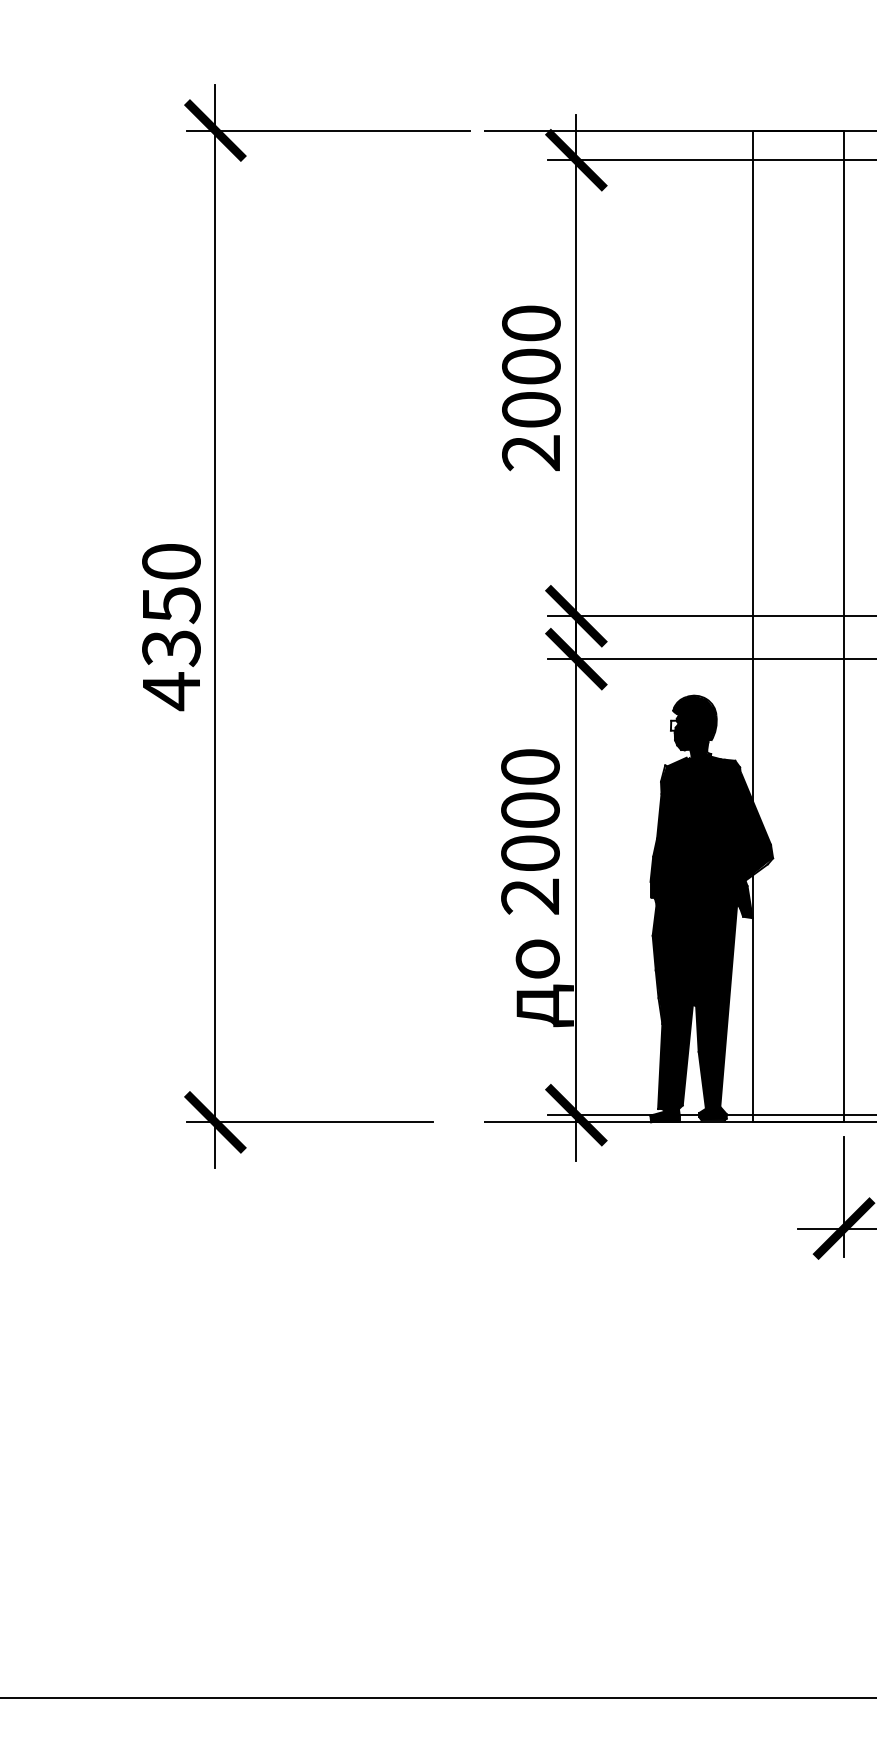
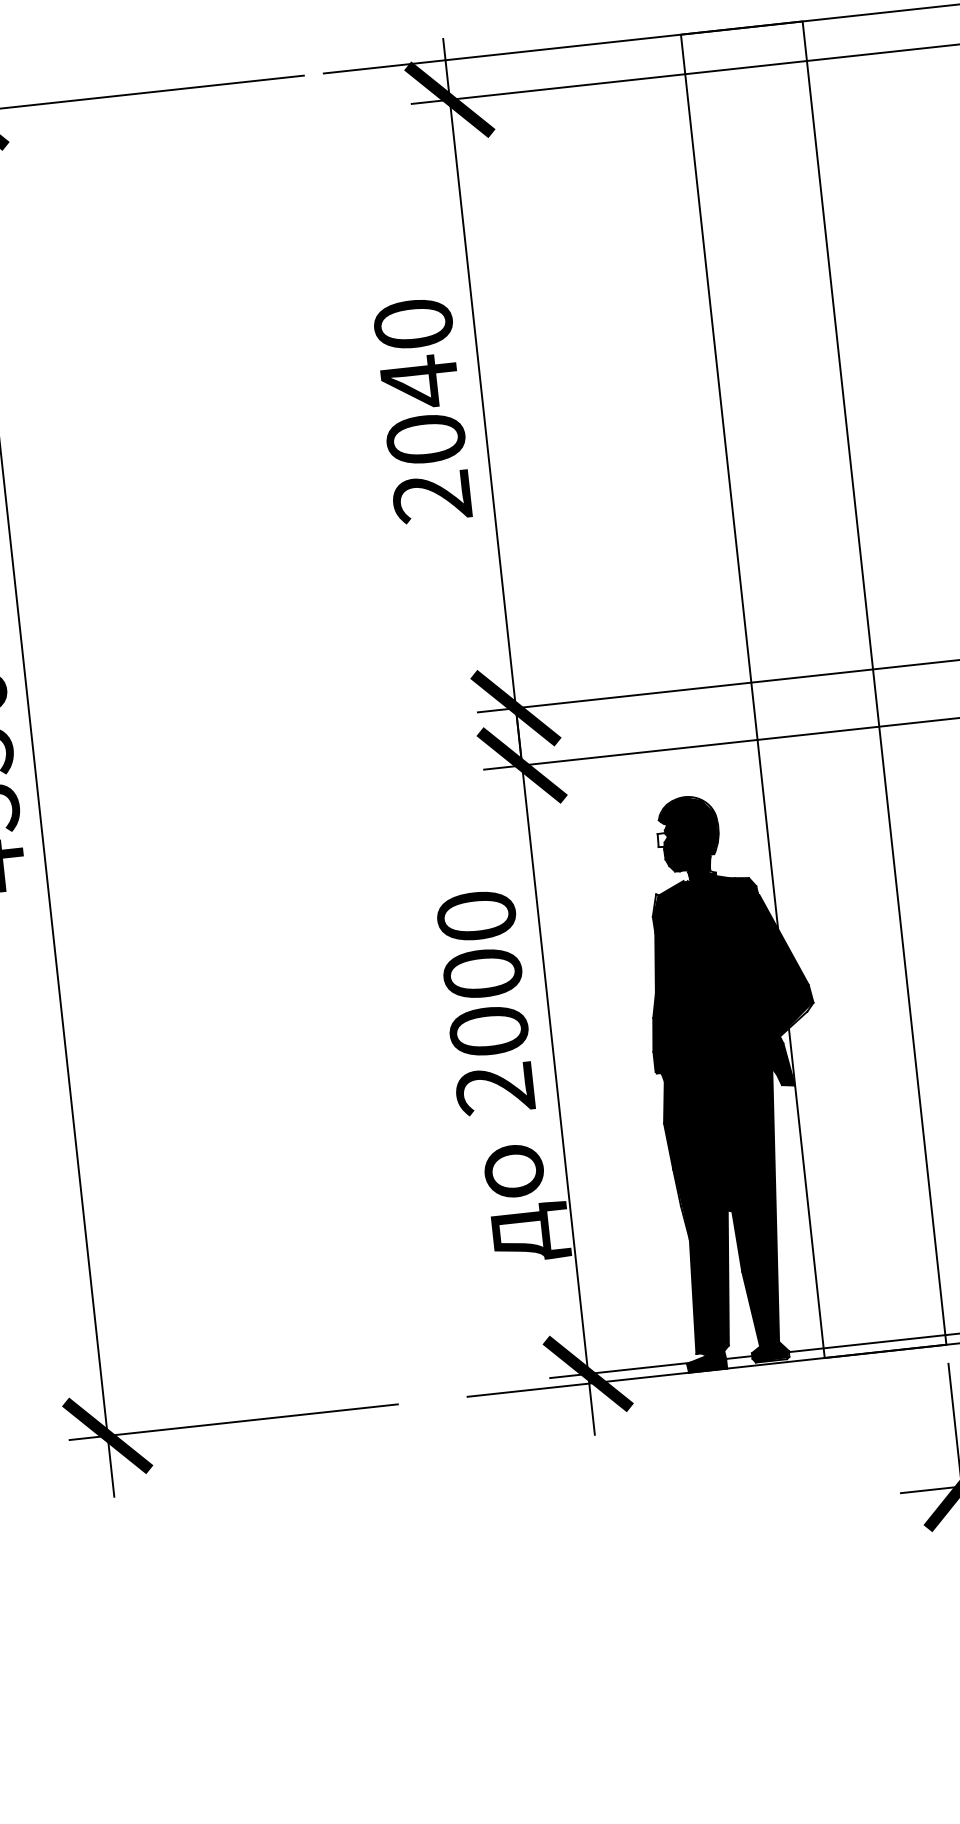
text: (531, 366) -> (419, 381), 2000 -> 2040

